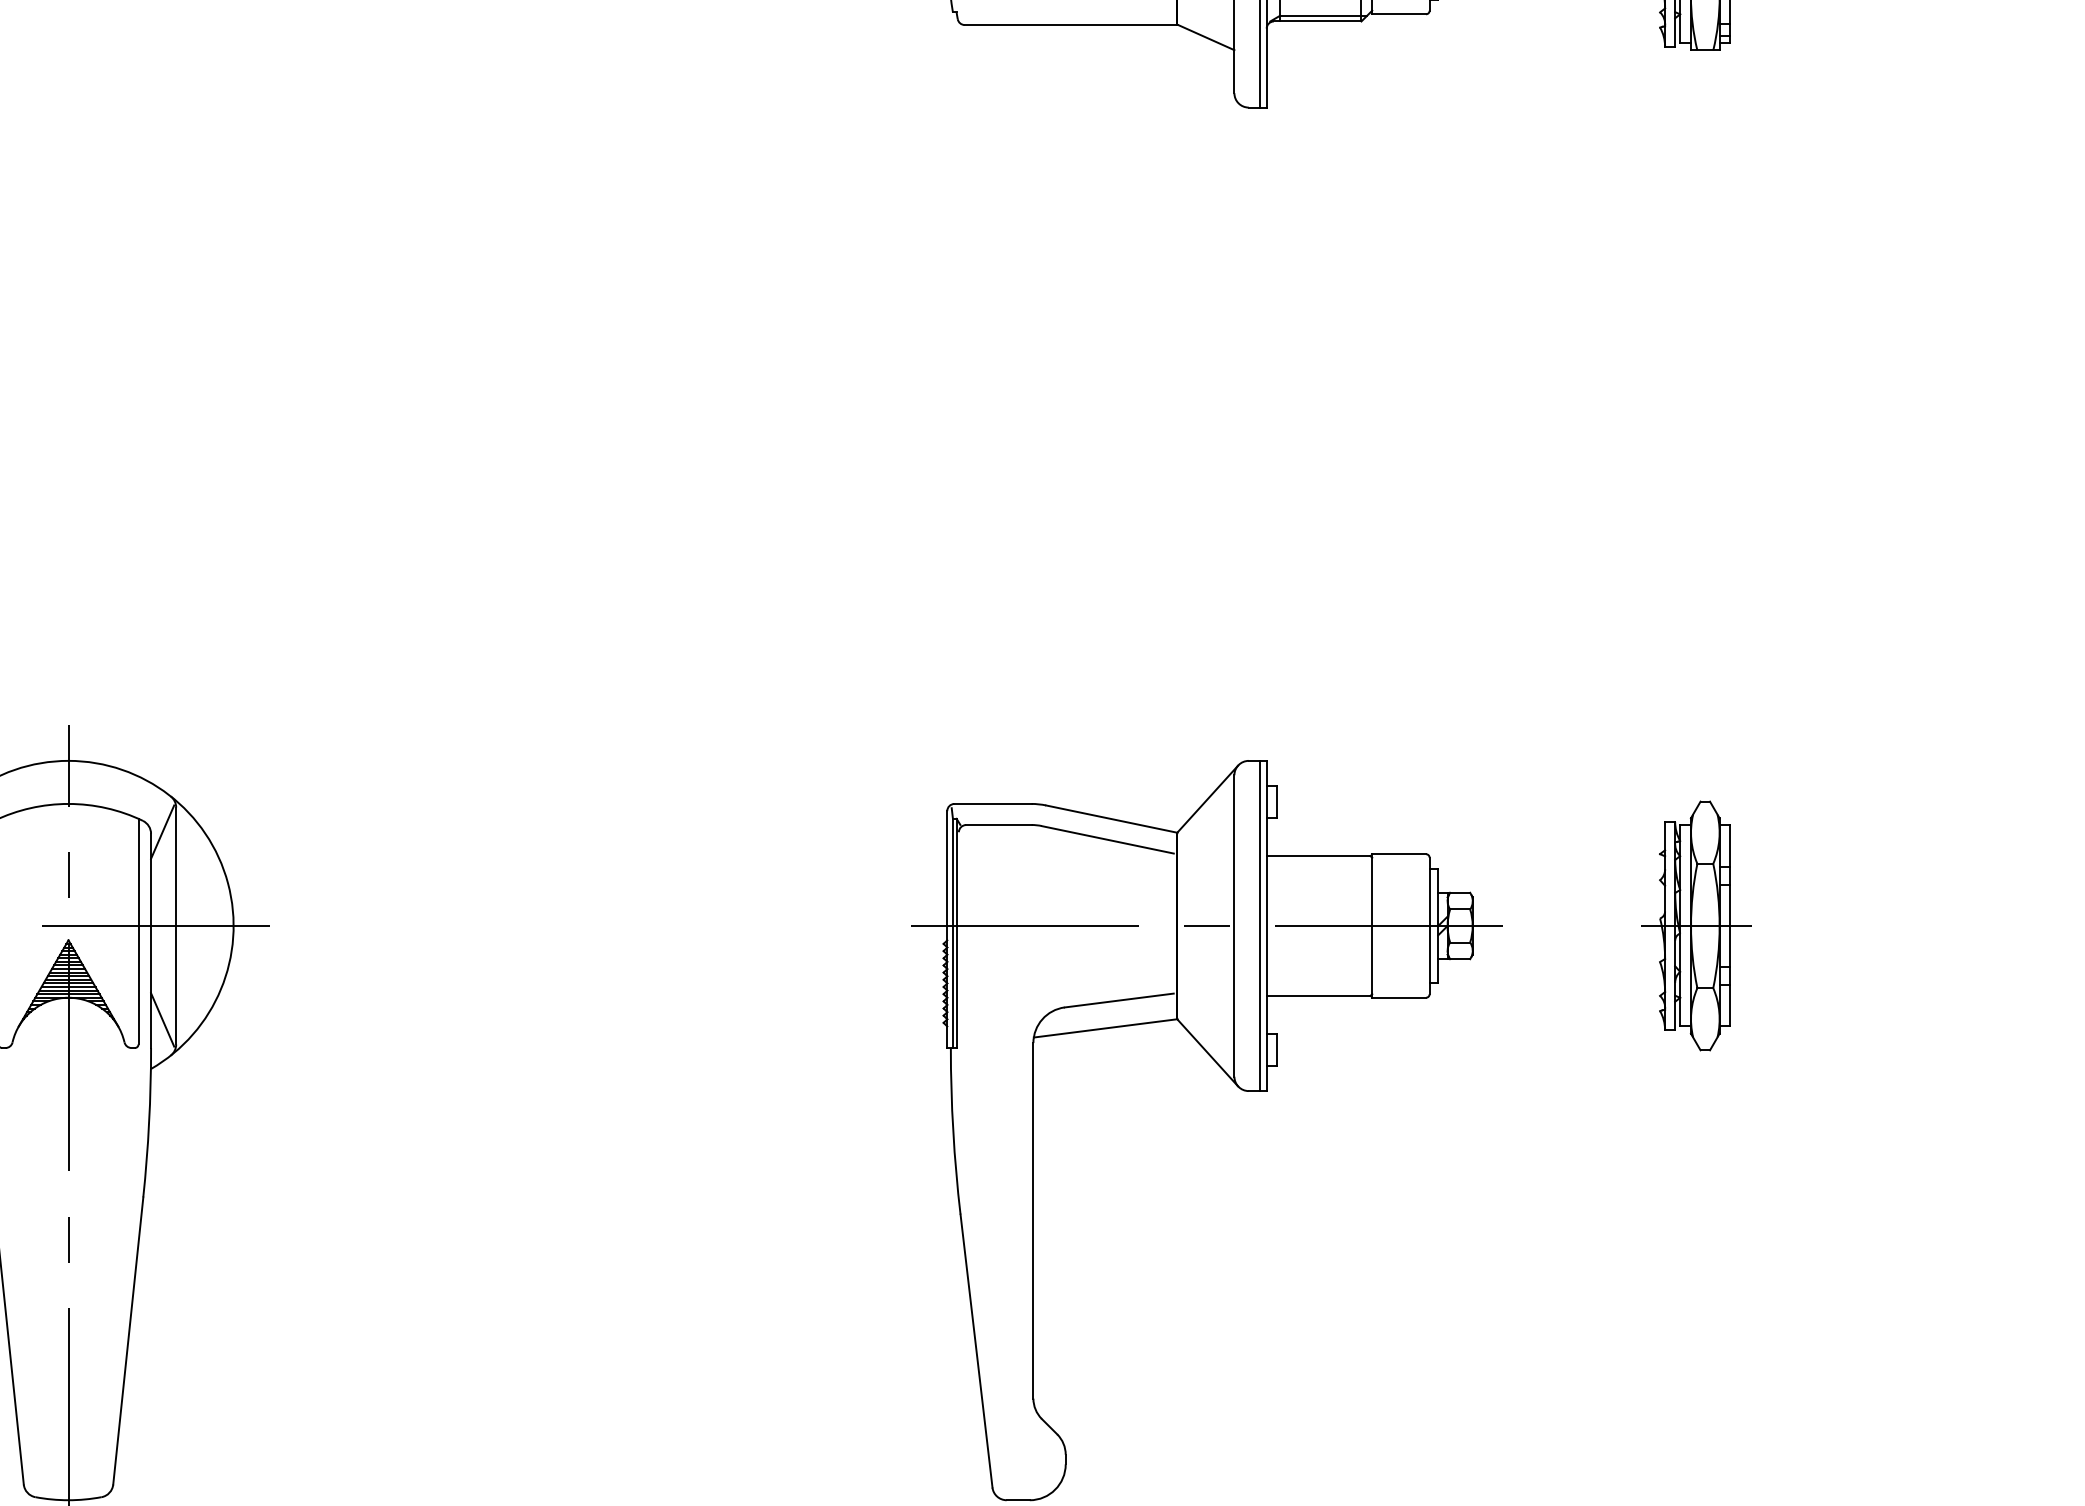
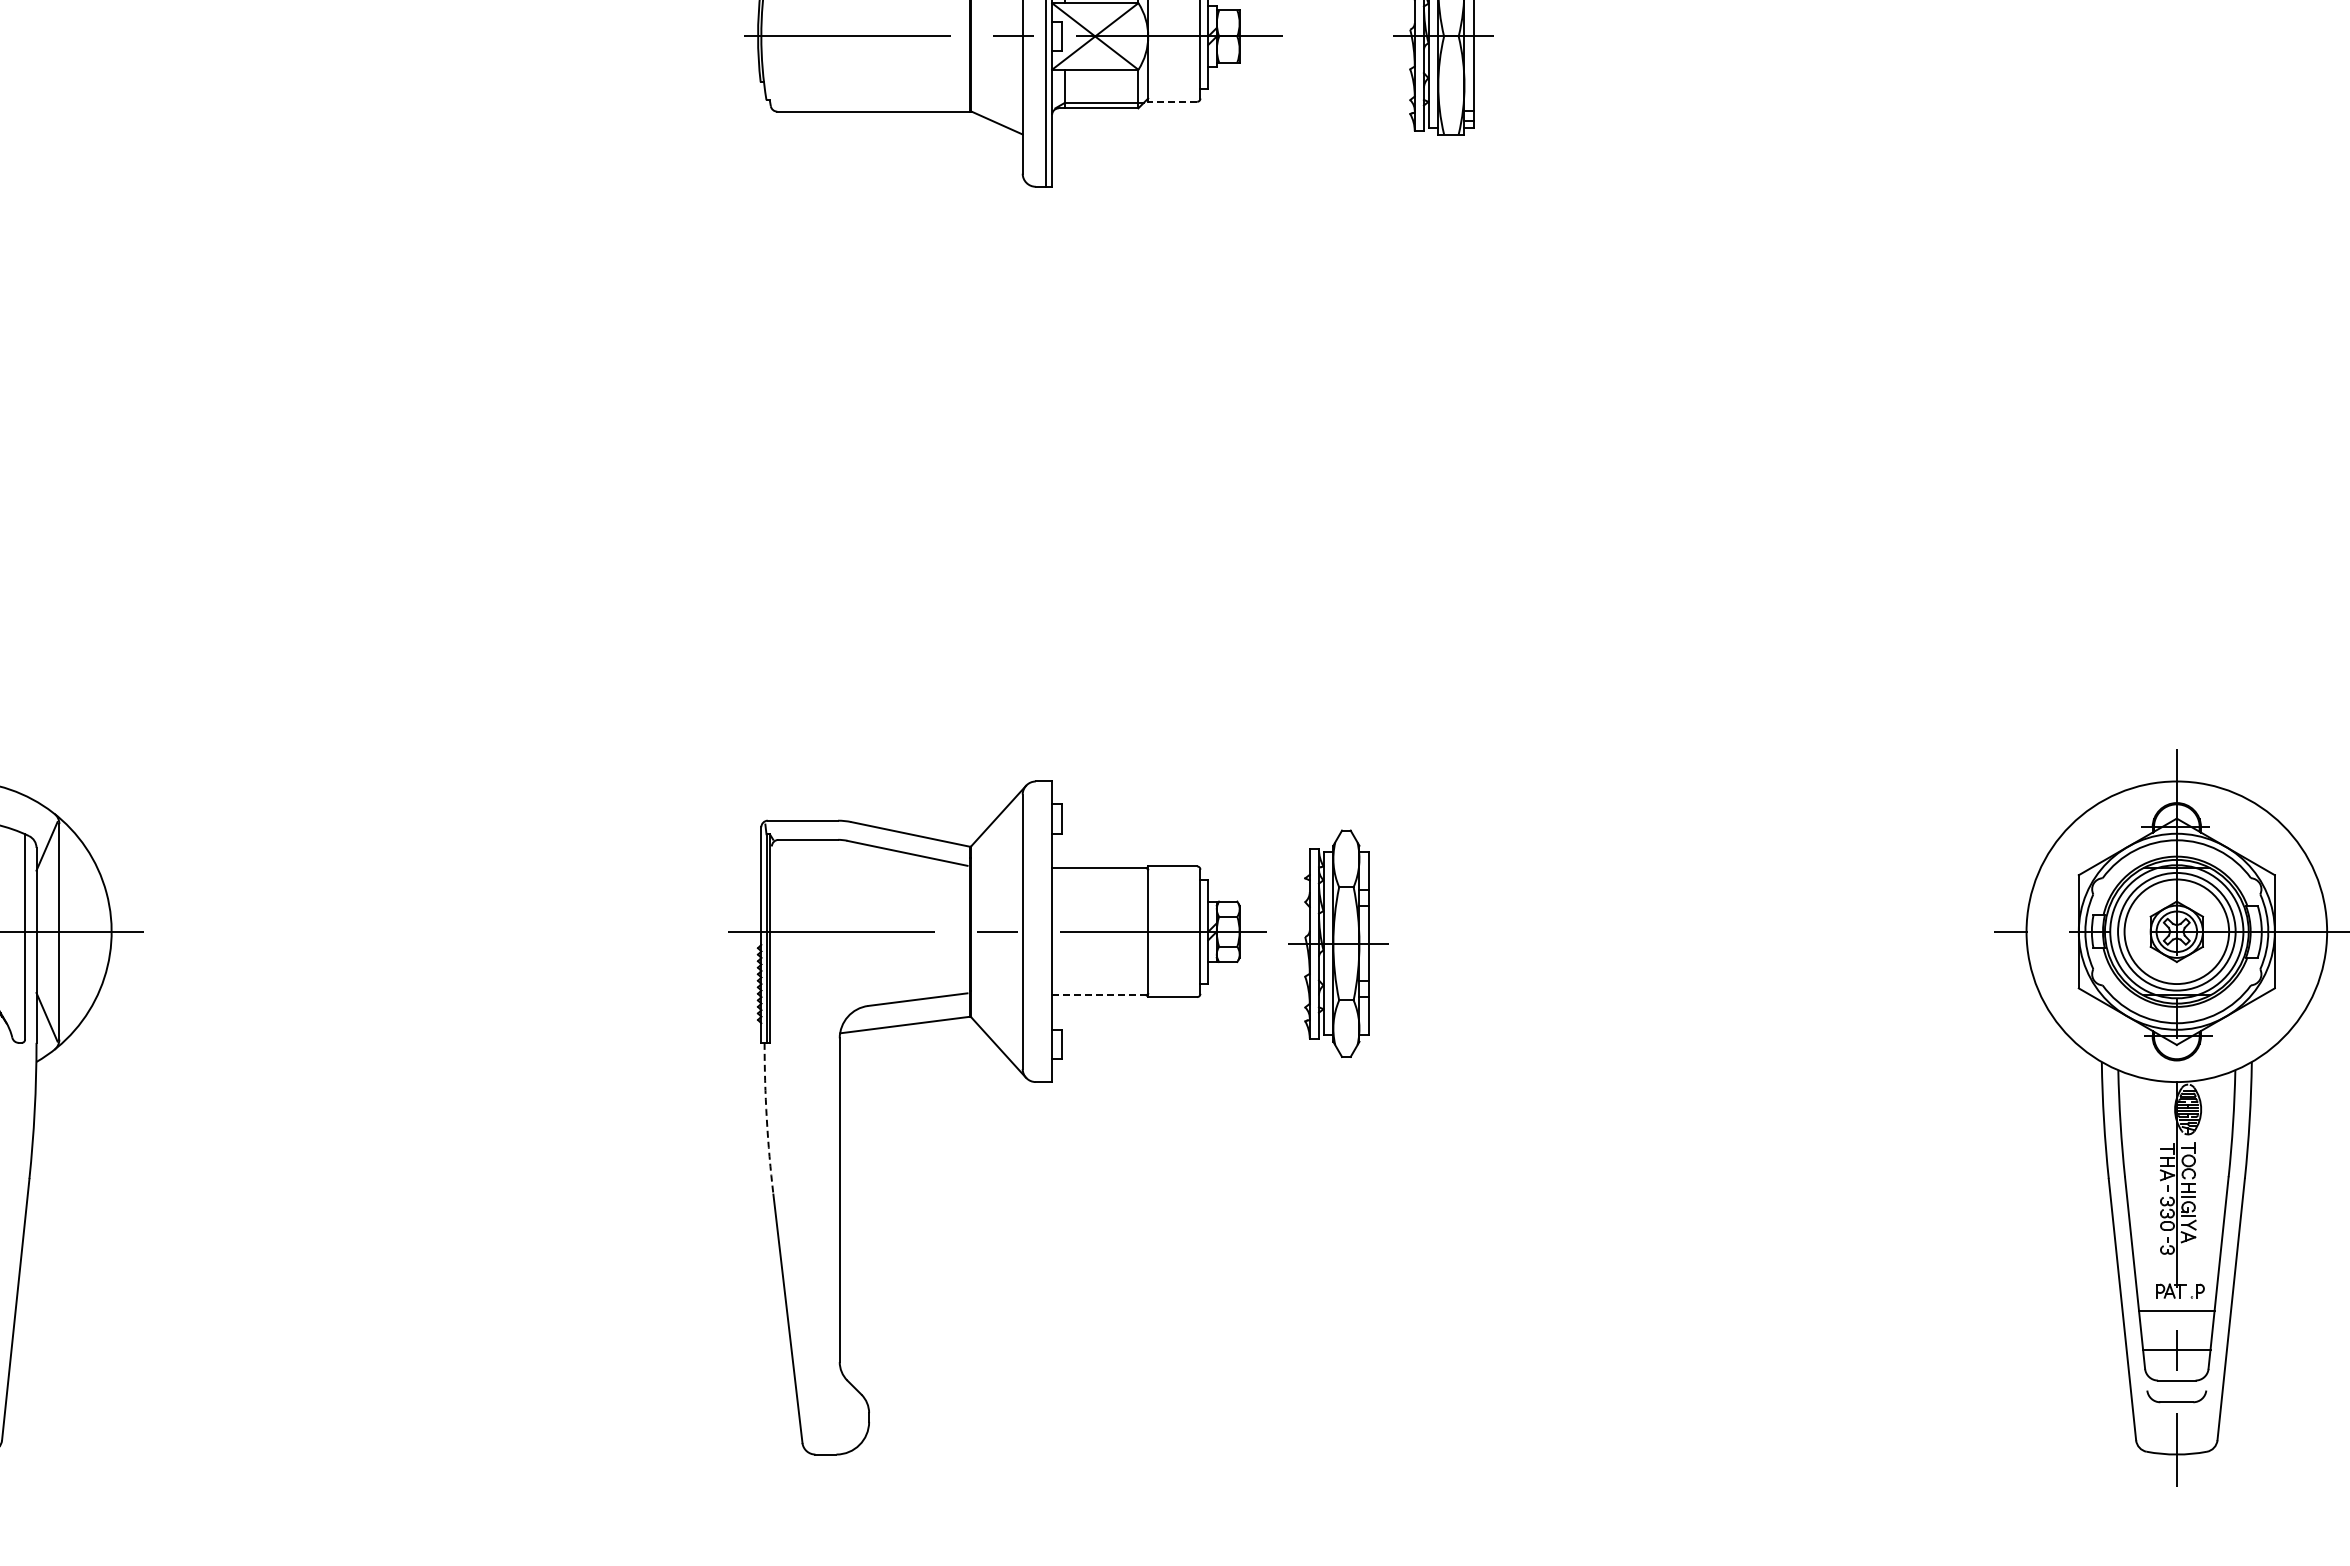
line: (1398, 13) -> (1172, 101), solid -> dashed
line: (1259, 925) -> (1045, 931), removed
part: (1696, 925) -> (1338, 943), moved
line: (1317, 995) -> (1098, 995), solid -> dashed
arc: (952, 1131) -> (766, 1118), solid -> dashed

